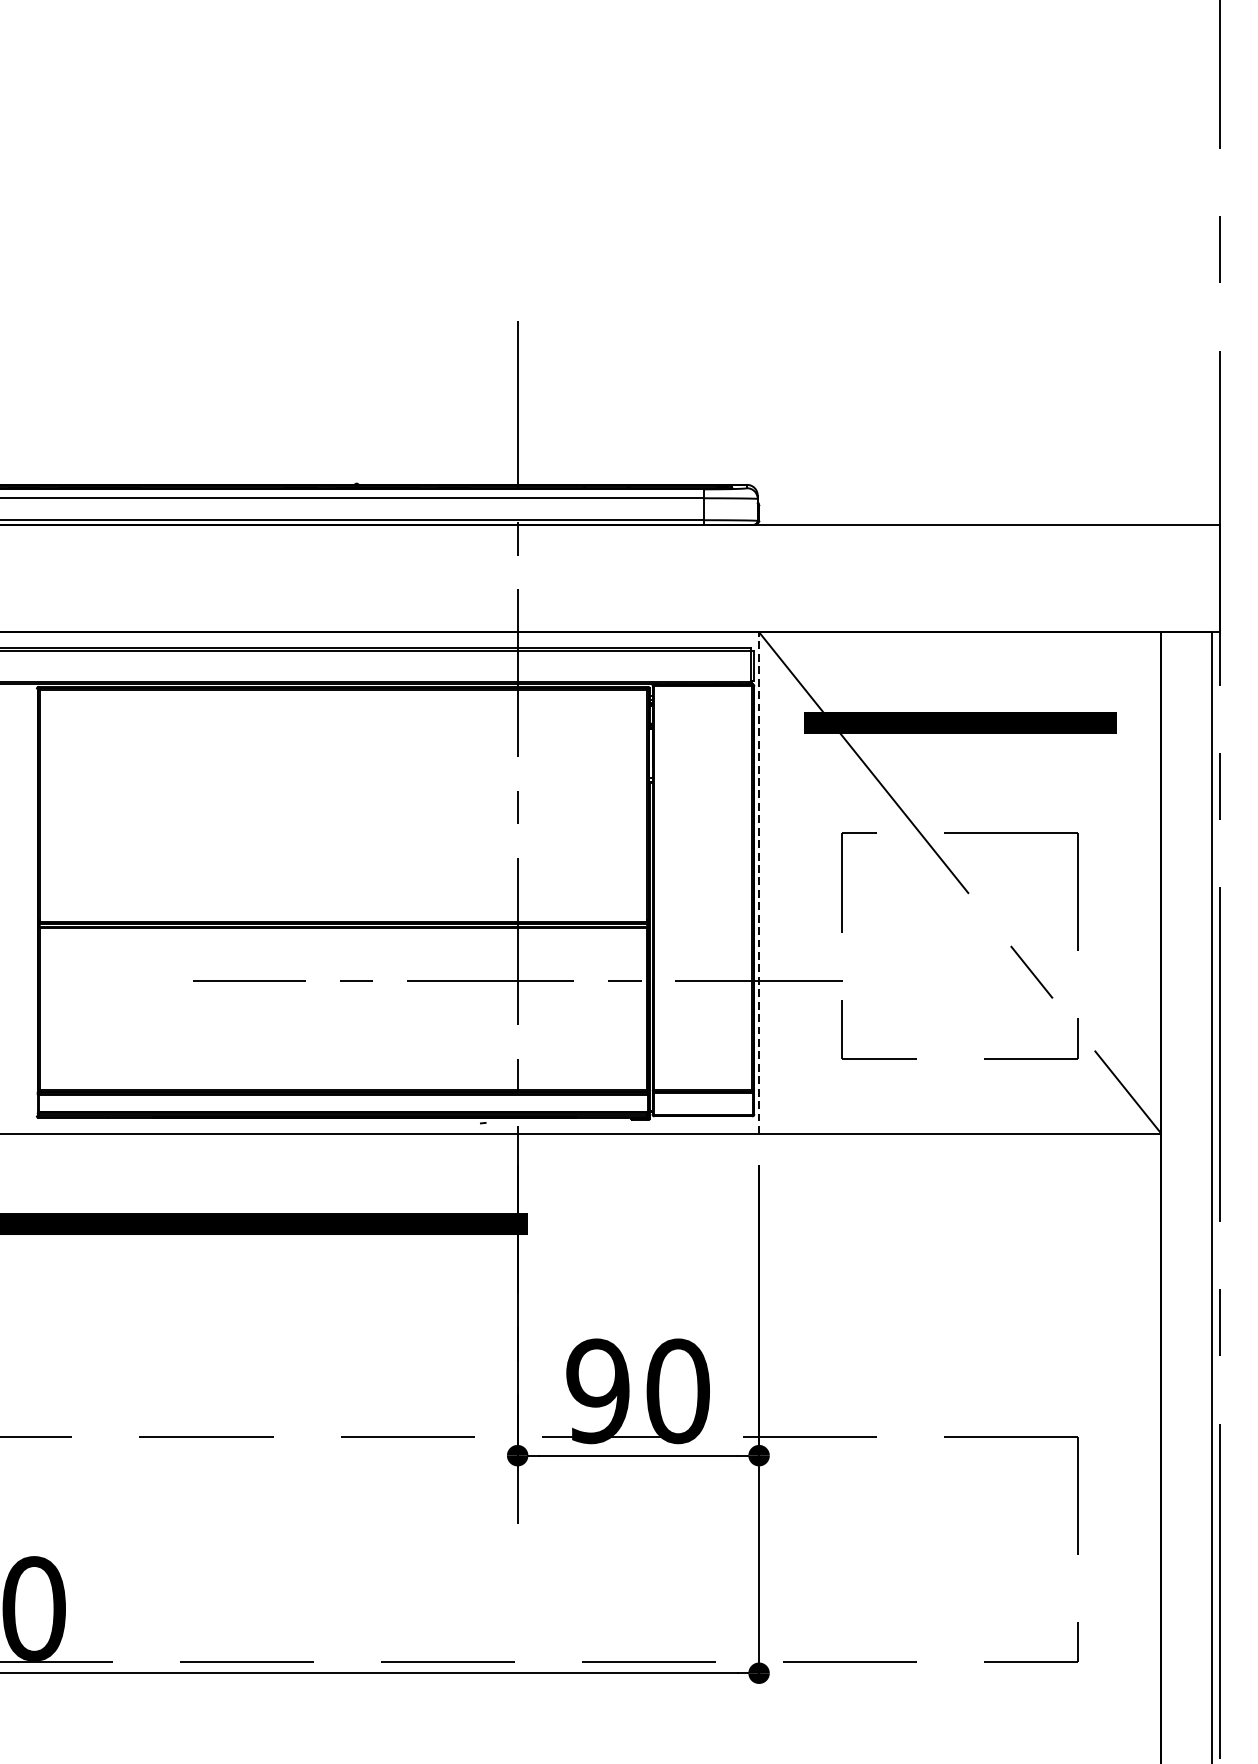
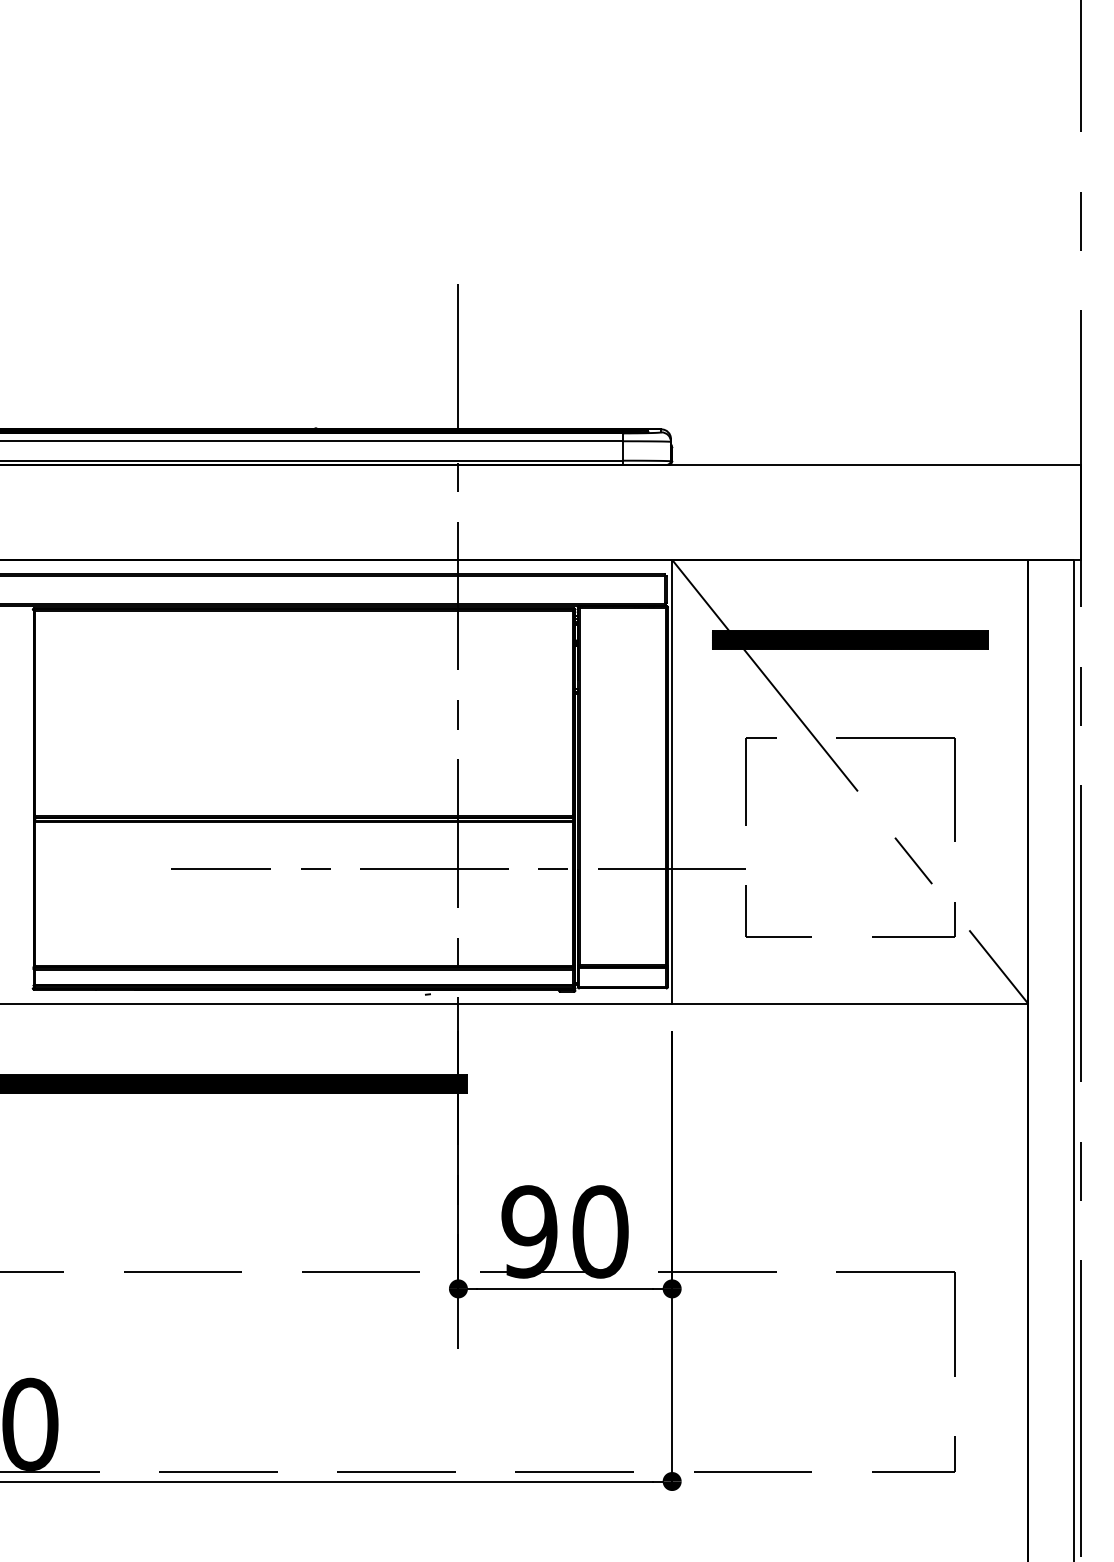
line: (759, 882) -> (672, 781), dashed -> solid

